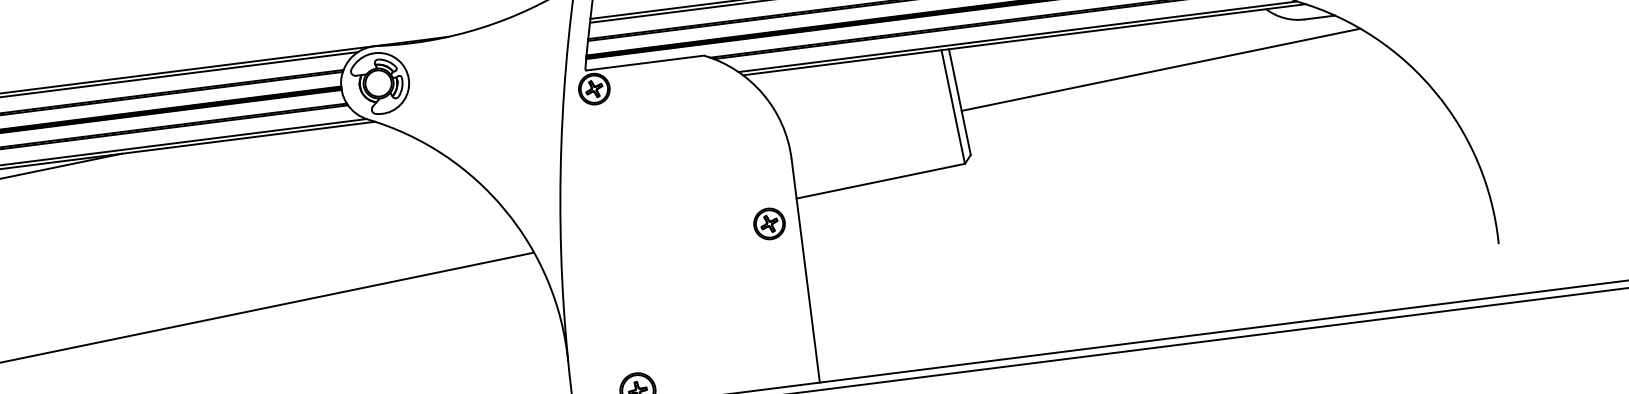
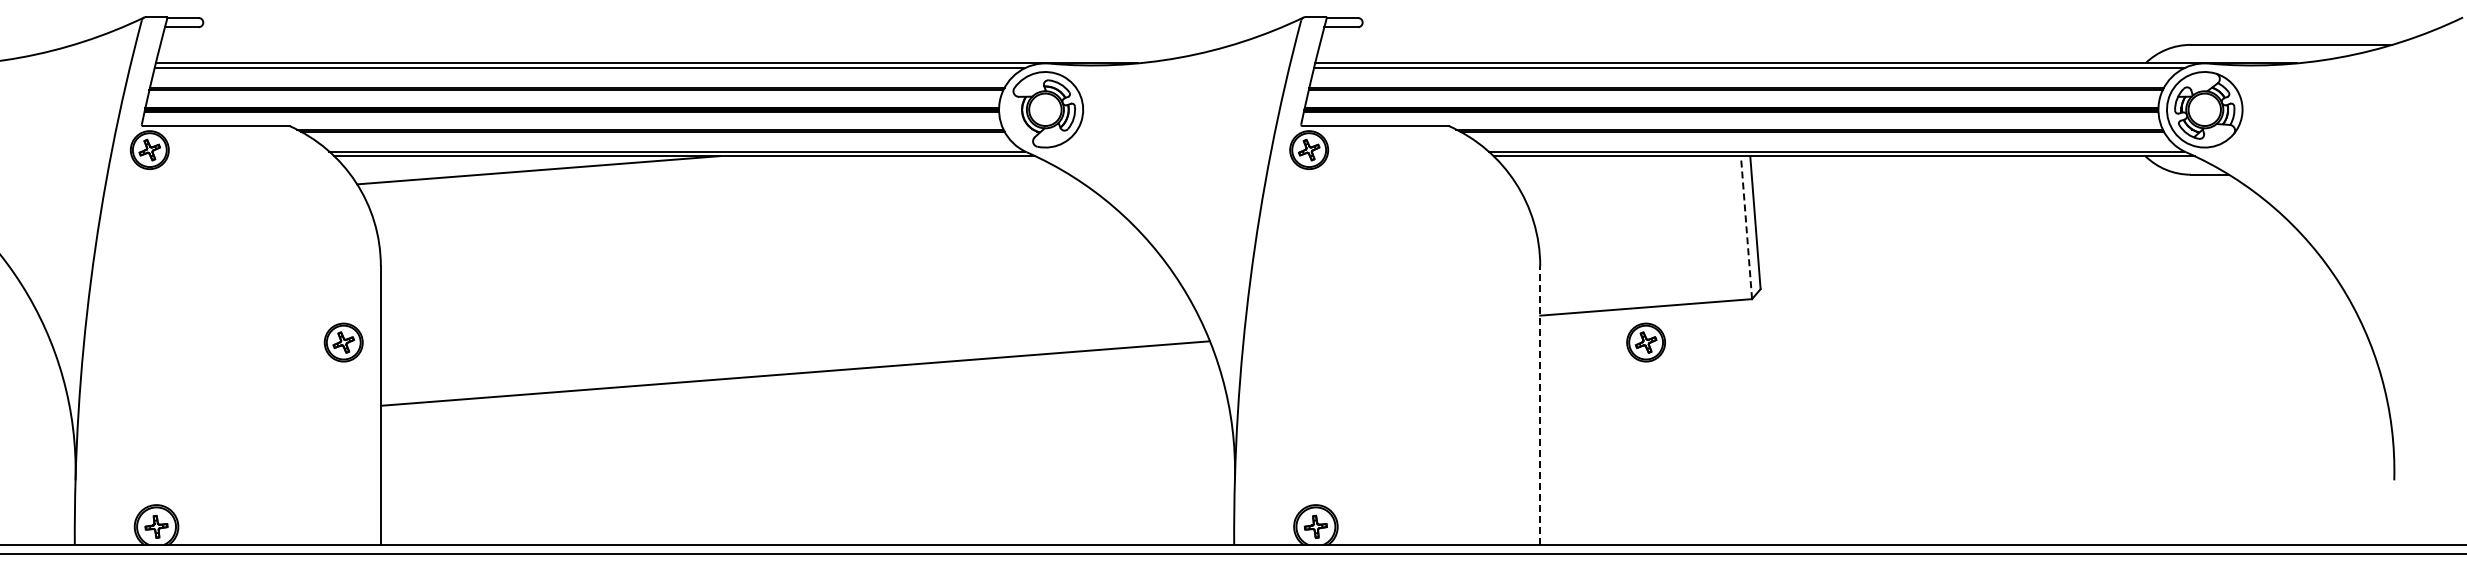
line: (1161, 69) -> (2007, 213), removed
line: (953, 106) -> (1746, 227), solid -> dashed
part: (769, 223) -> (1645, 342), moved
line: (805, 270) -> (1540, 405), solid -> dashed

